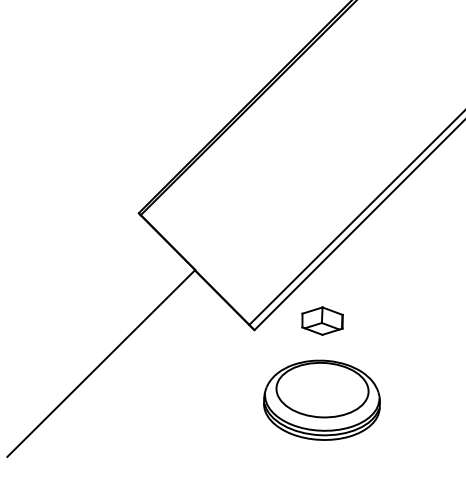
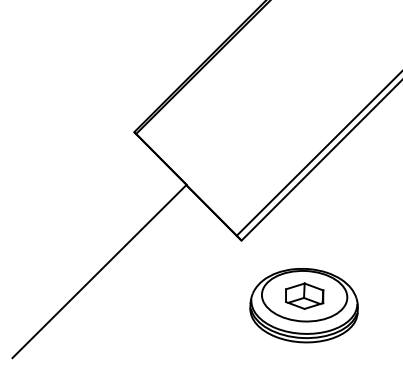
part: (322, 320) -> (304, 295), moved

